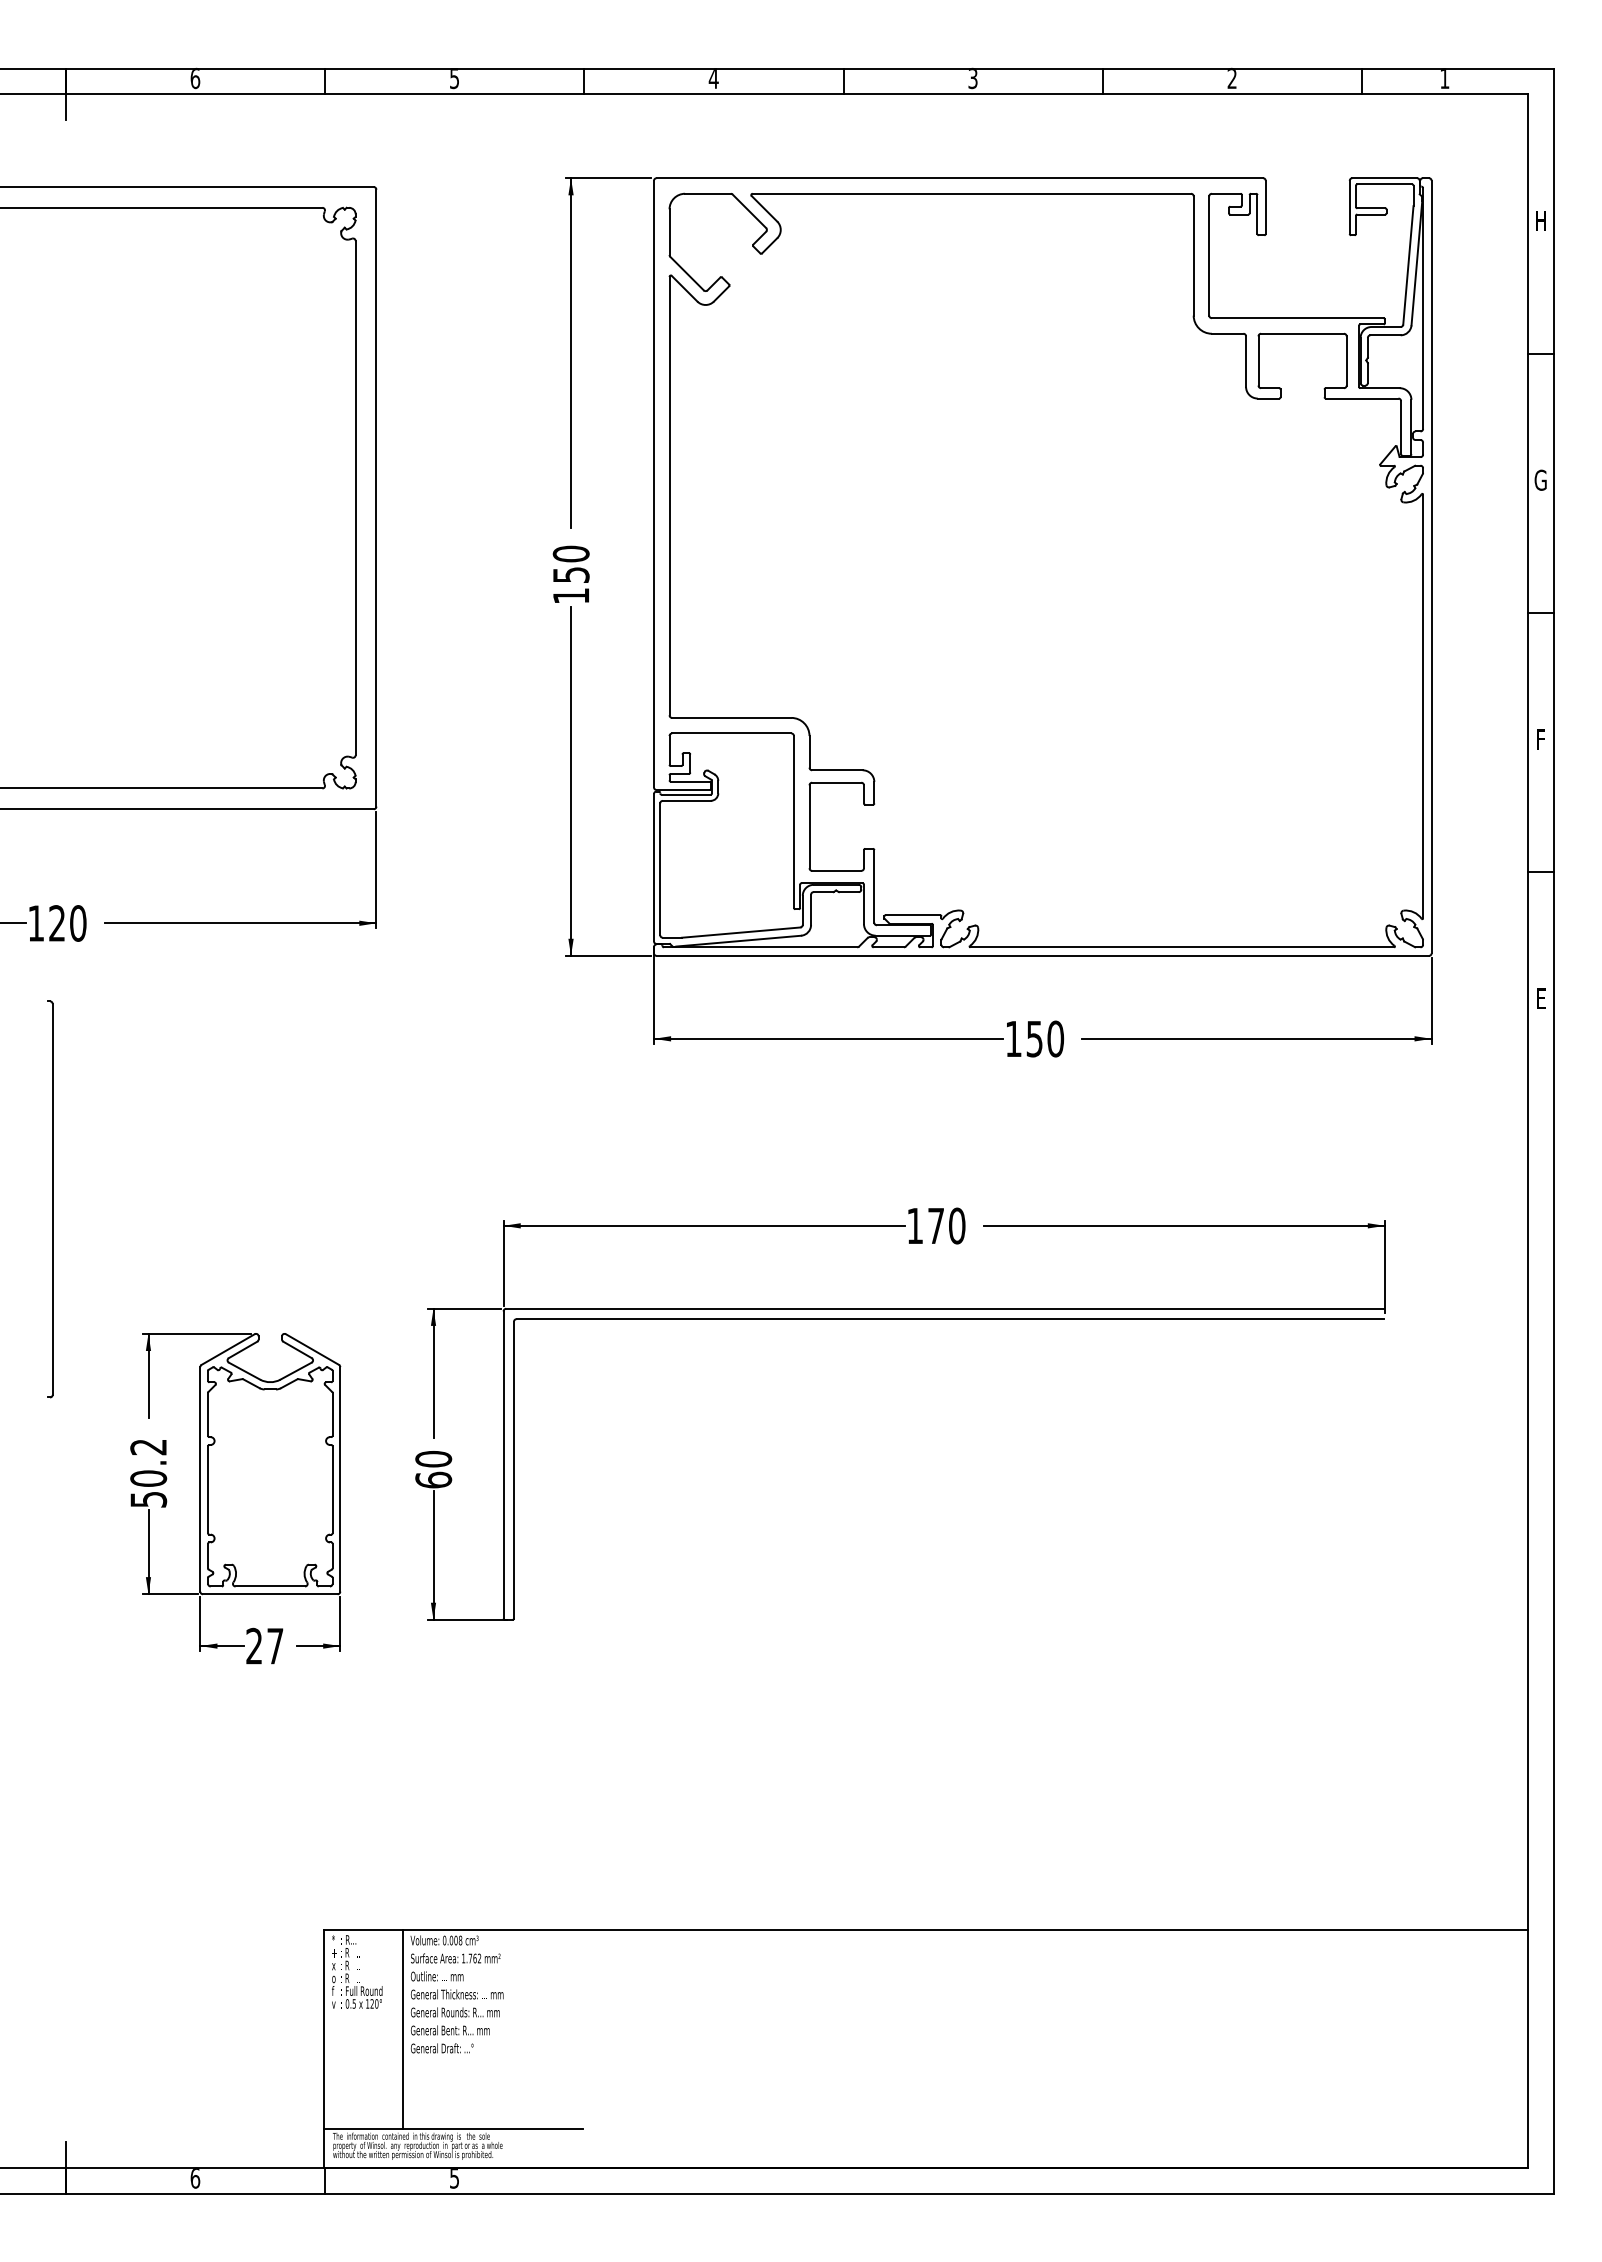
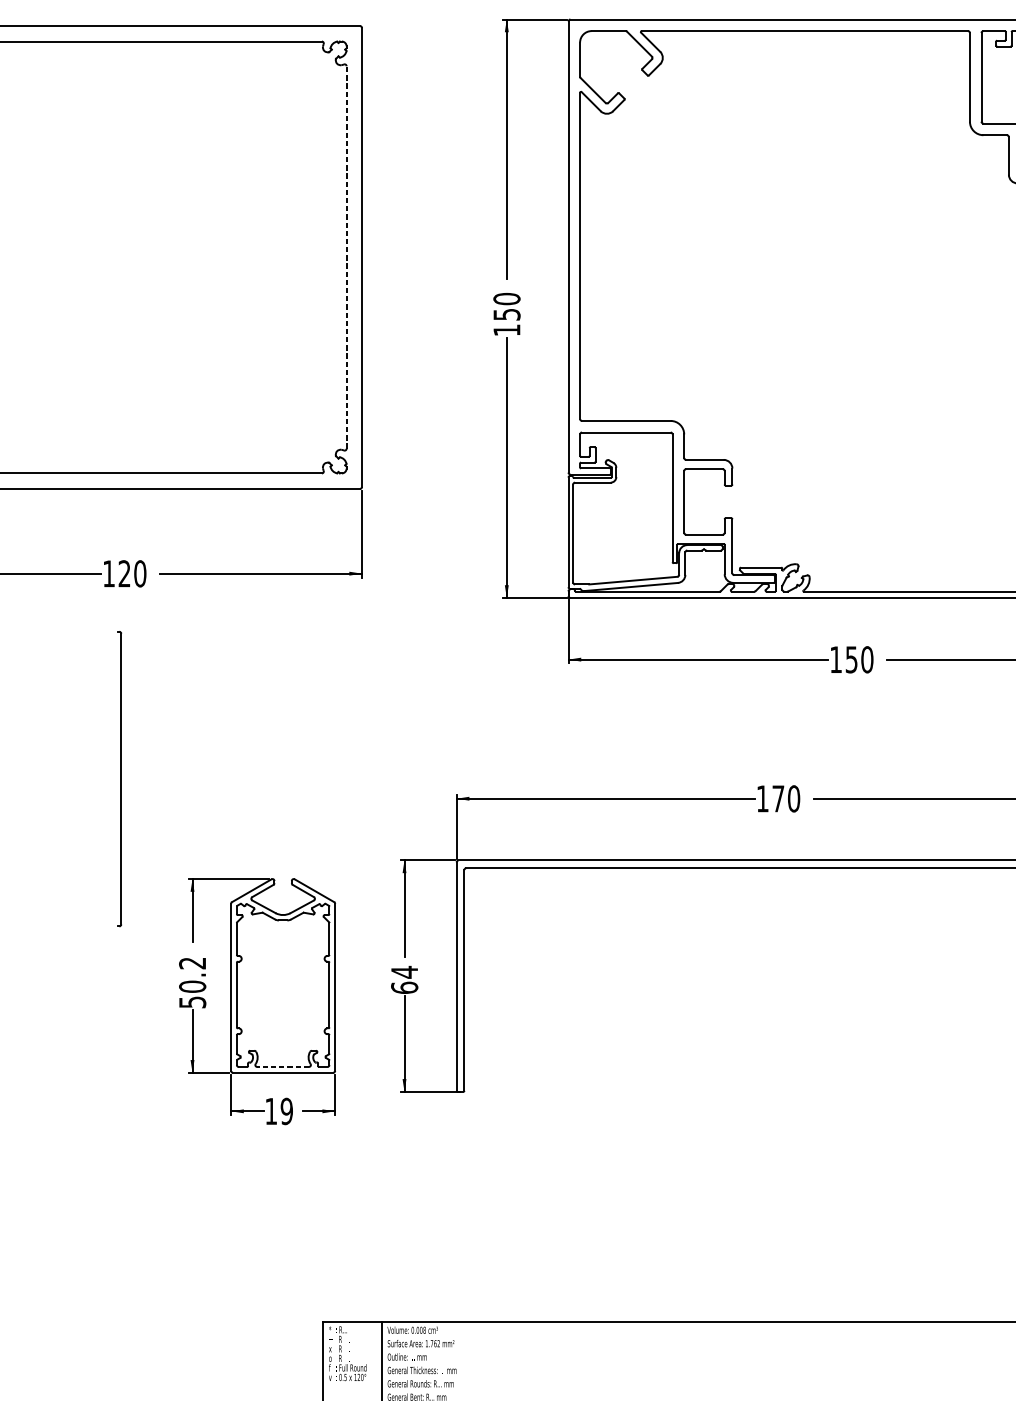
line: (355, 497) -> (346, 256), solid -> dashed
text: (433, 1459) -> (404, 972), 60 -> 64
line: (270, 1586) -> (283, 1066), solid -> dashed
text: (264, 1645) -> (278, 1110), 27 -> 19

